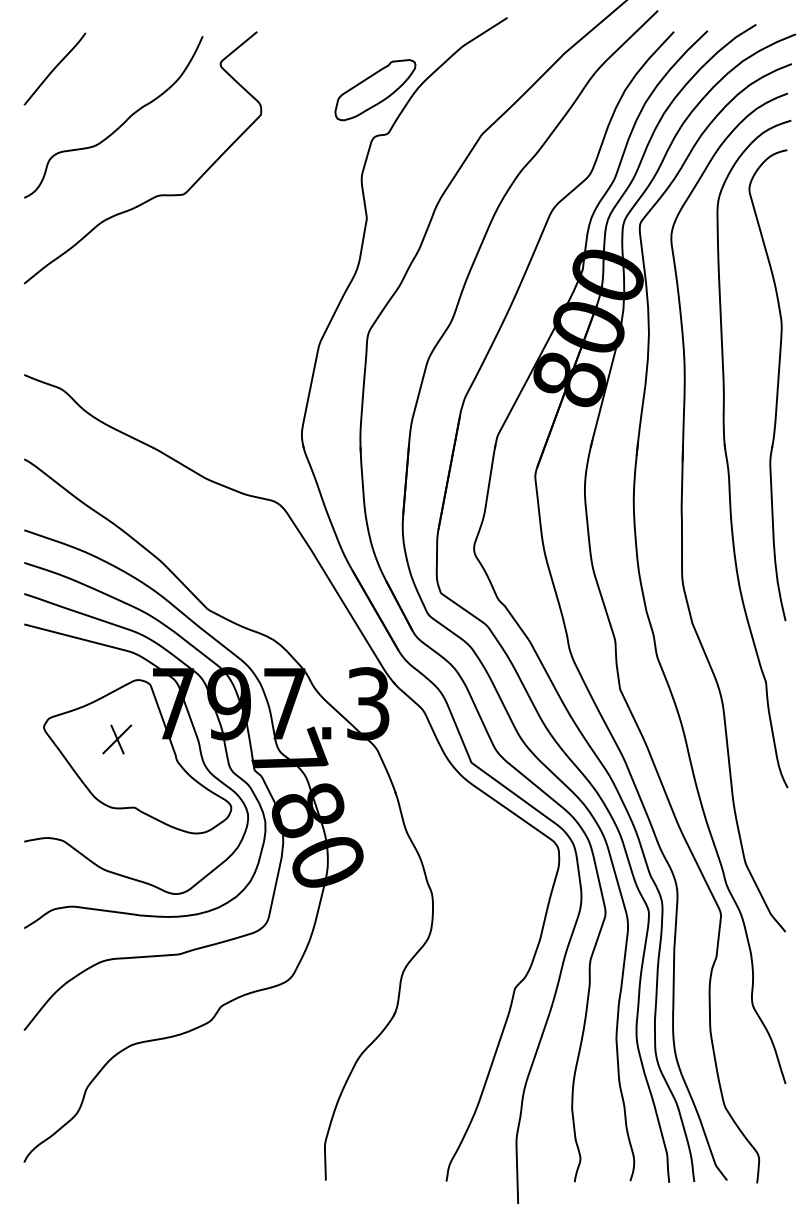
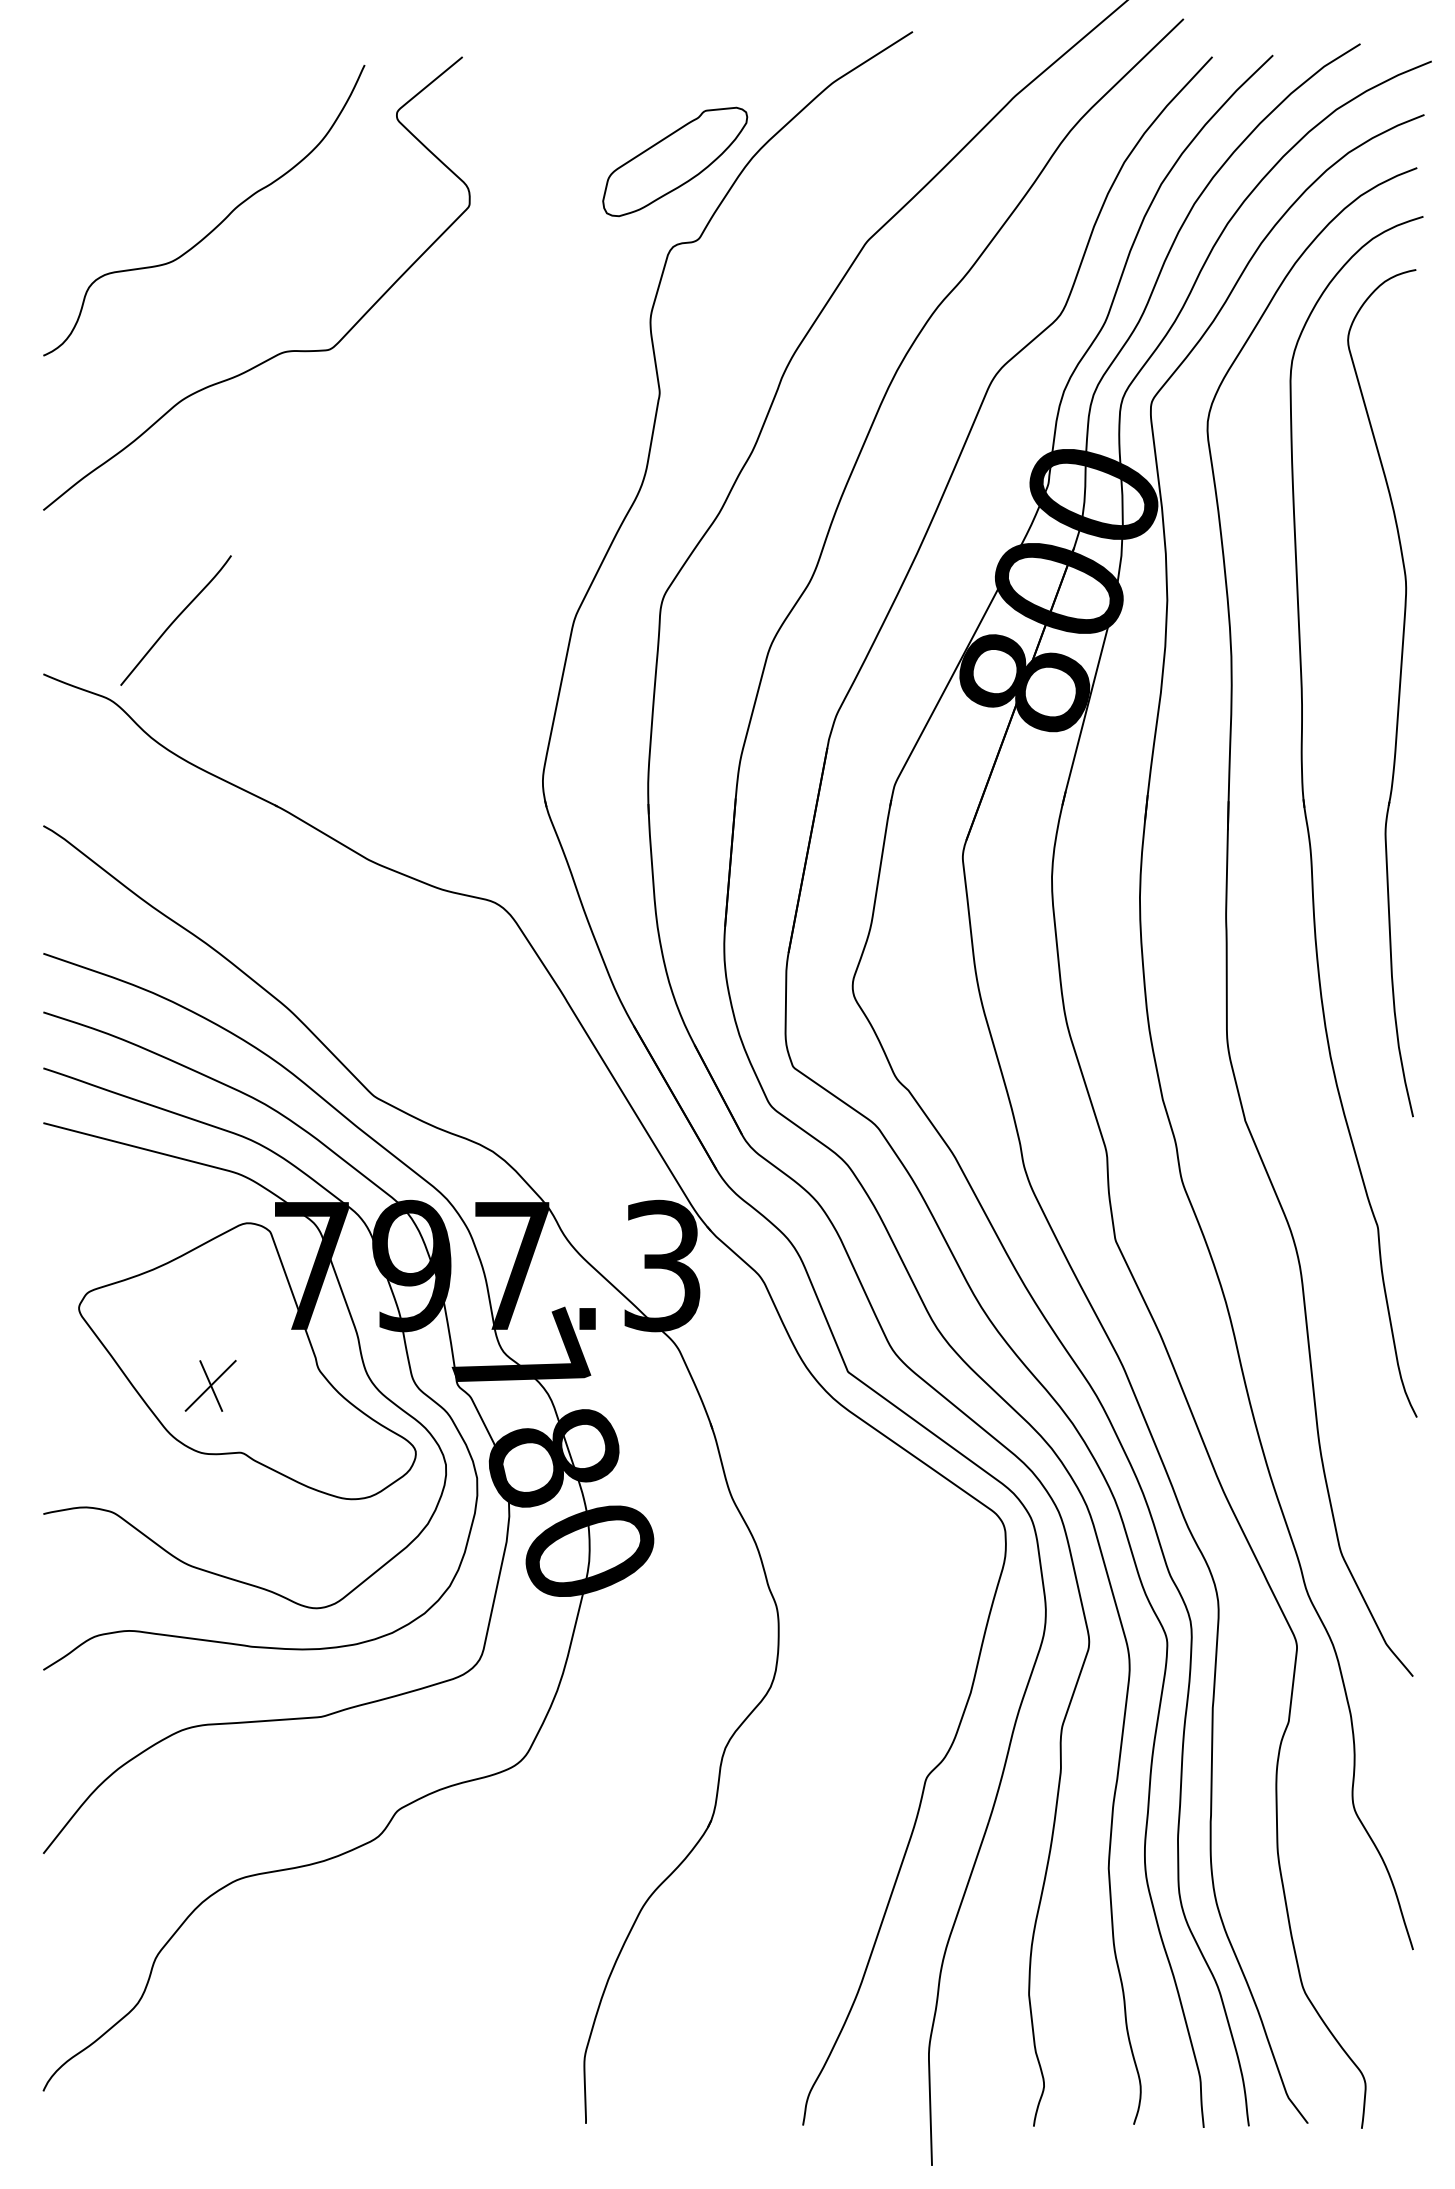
curve: (54, 68) -> (175, 619), moved
part: (117, 739) -> (211, 1385), moved

